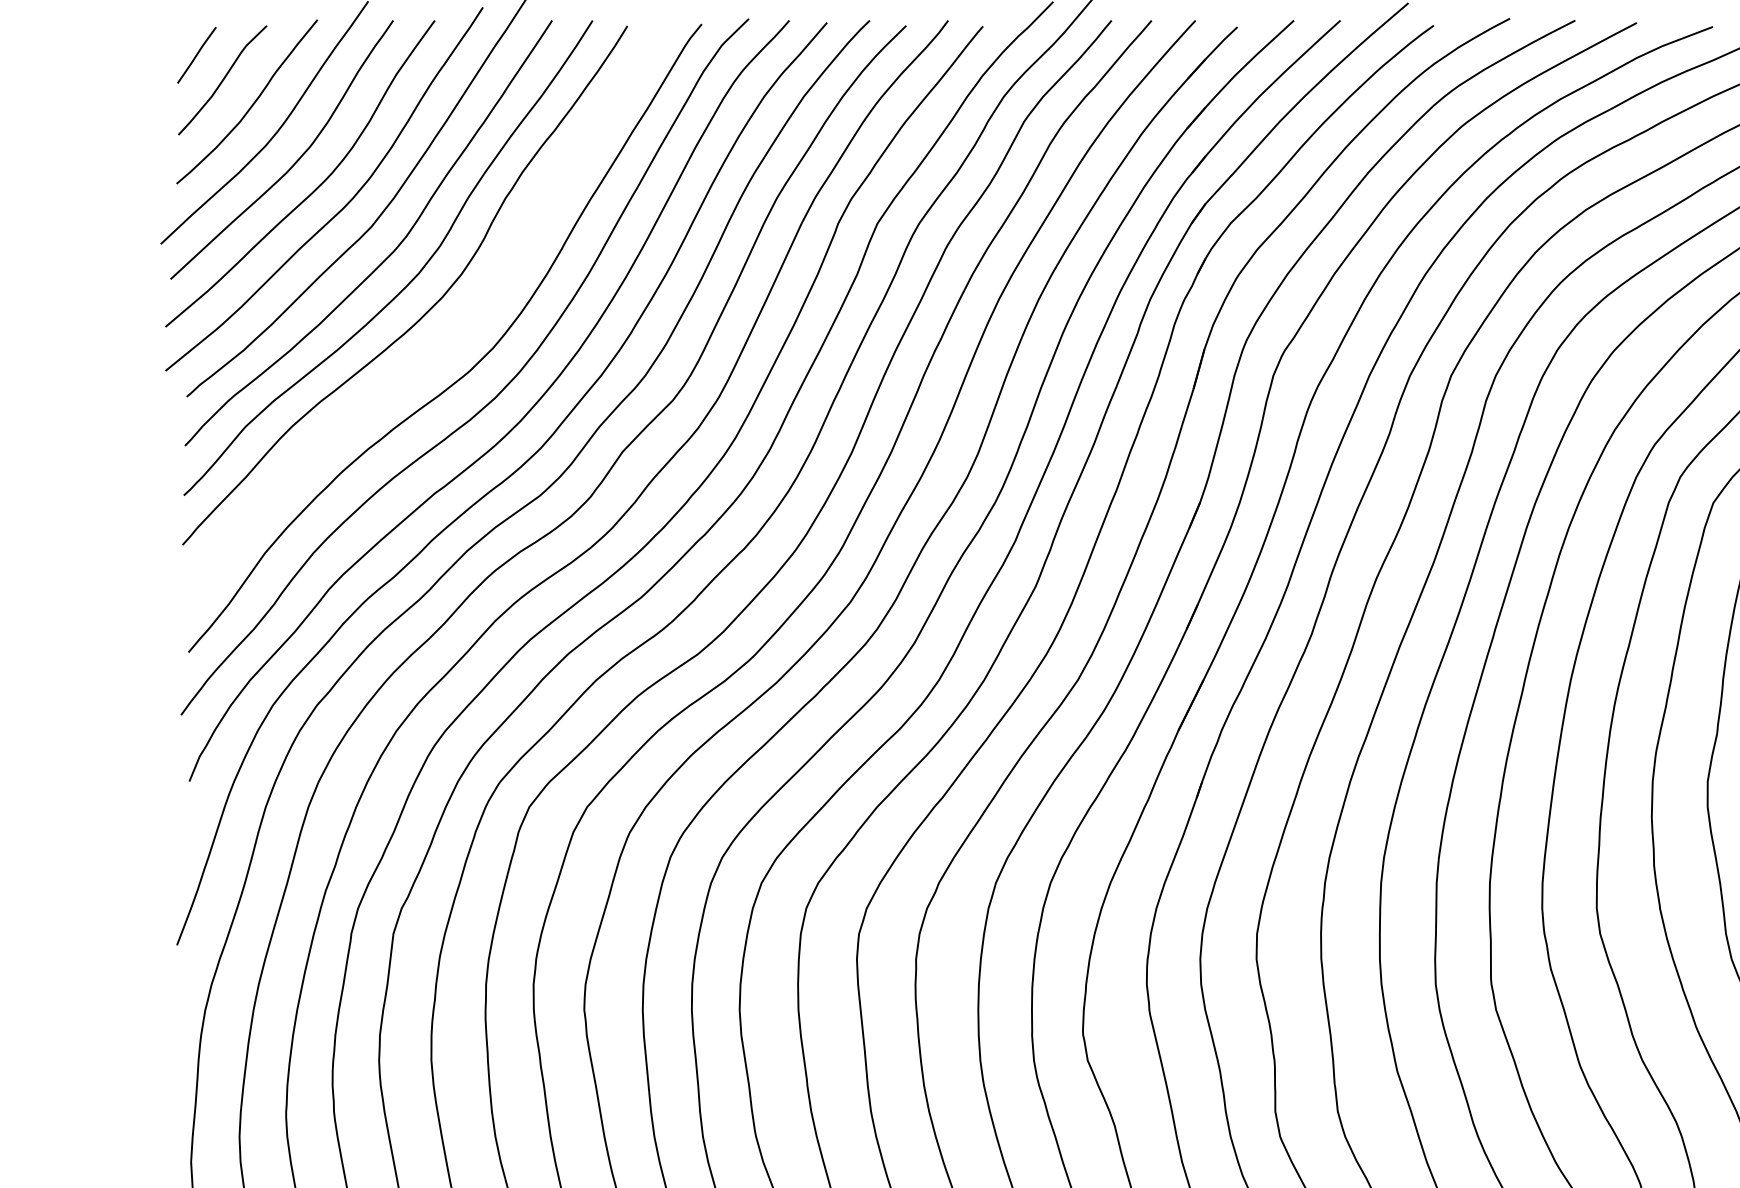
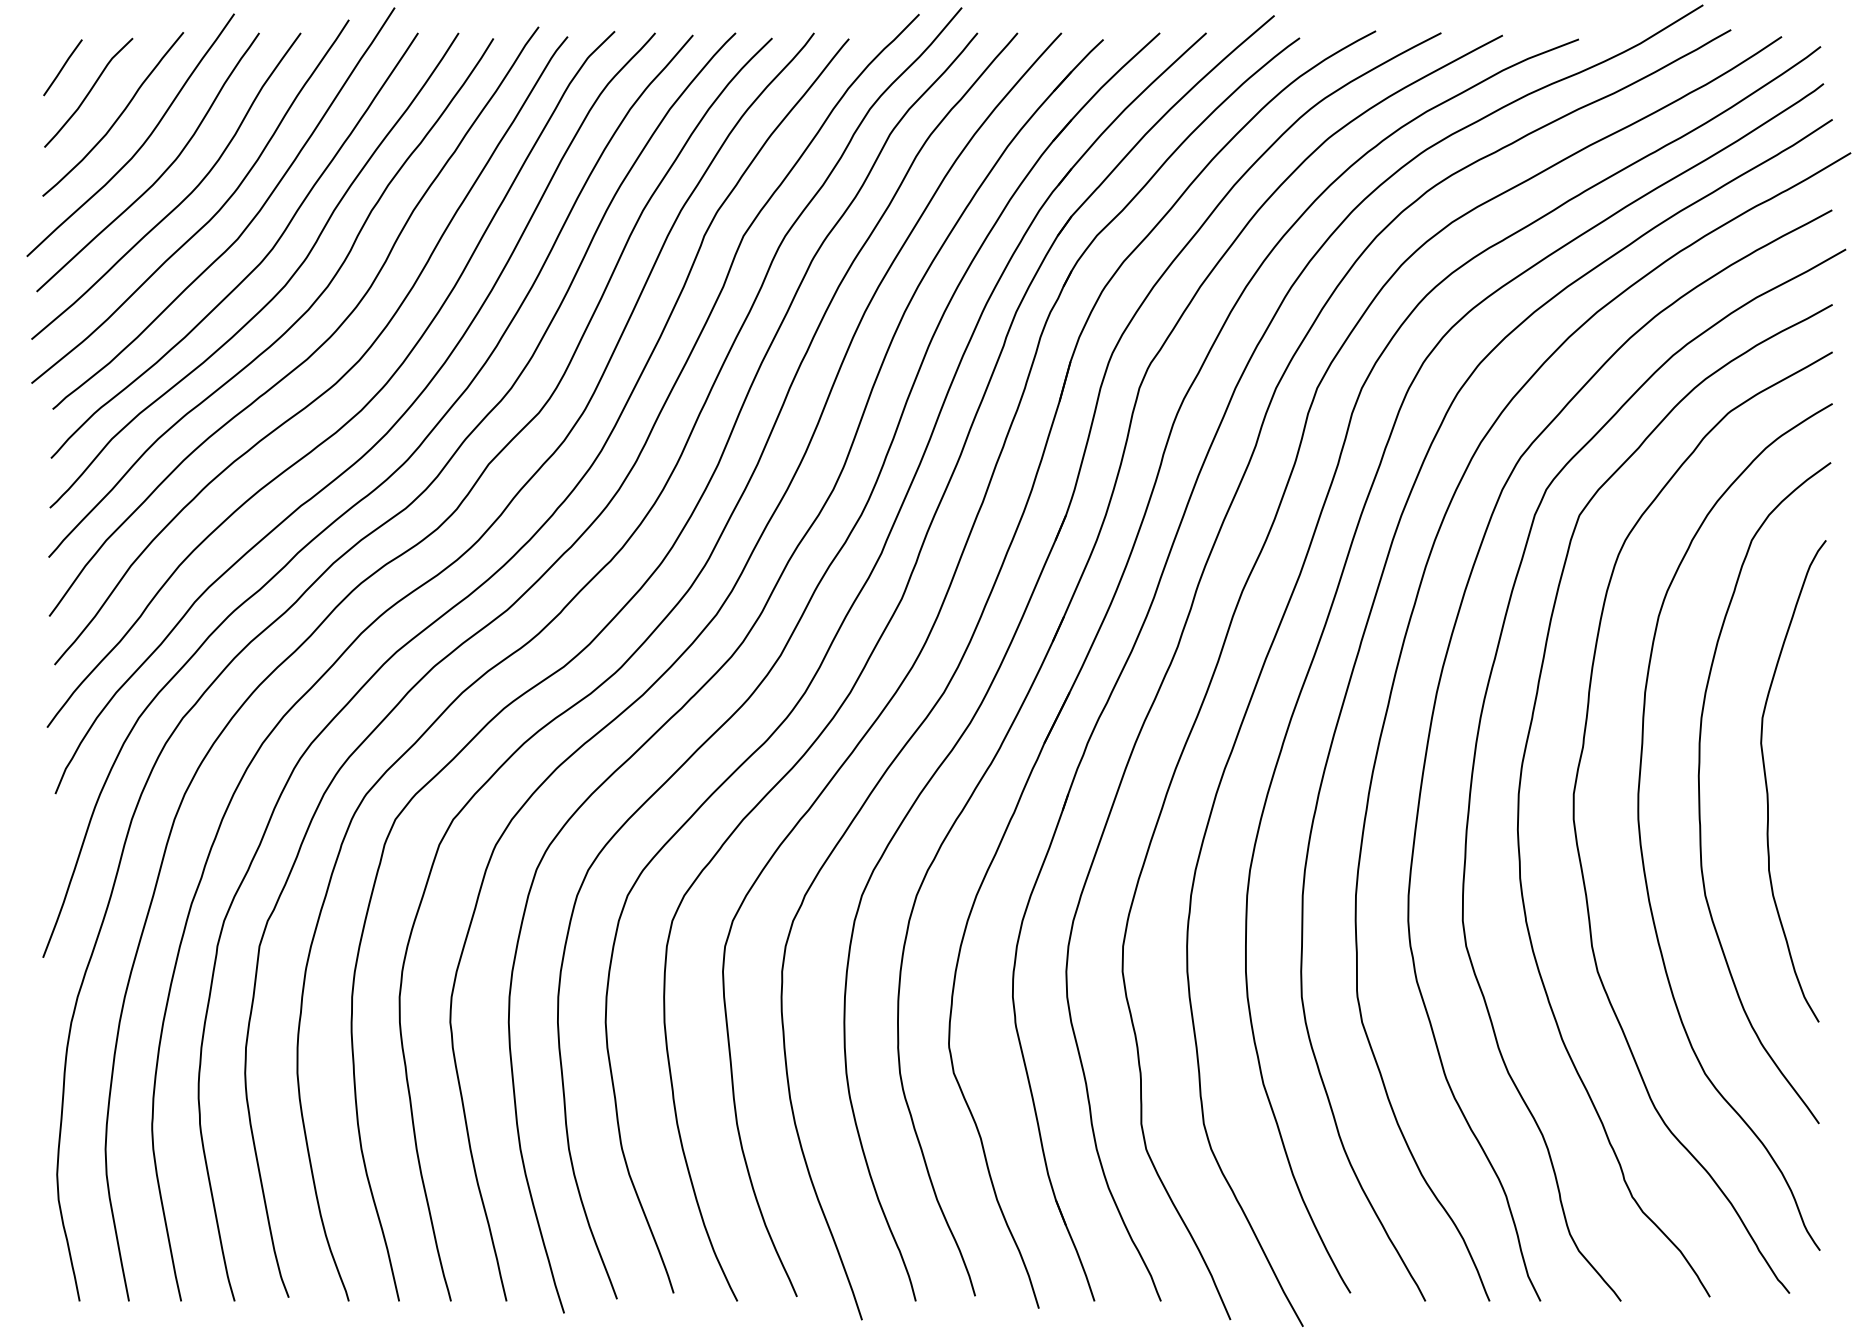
curve: (448, 338) -> (314, 350), added

